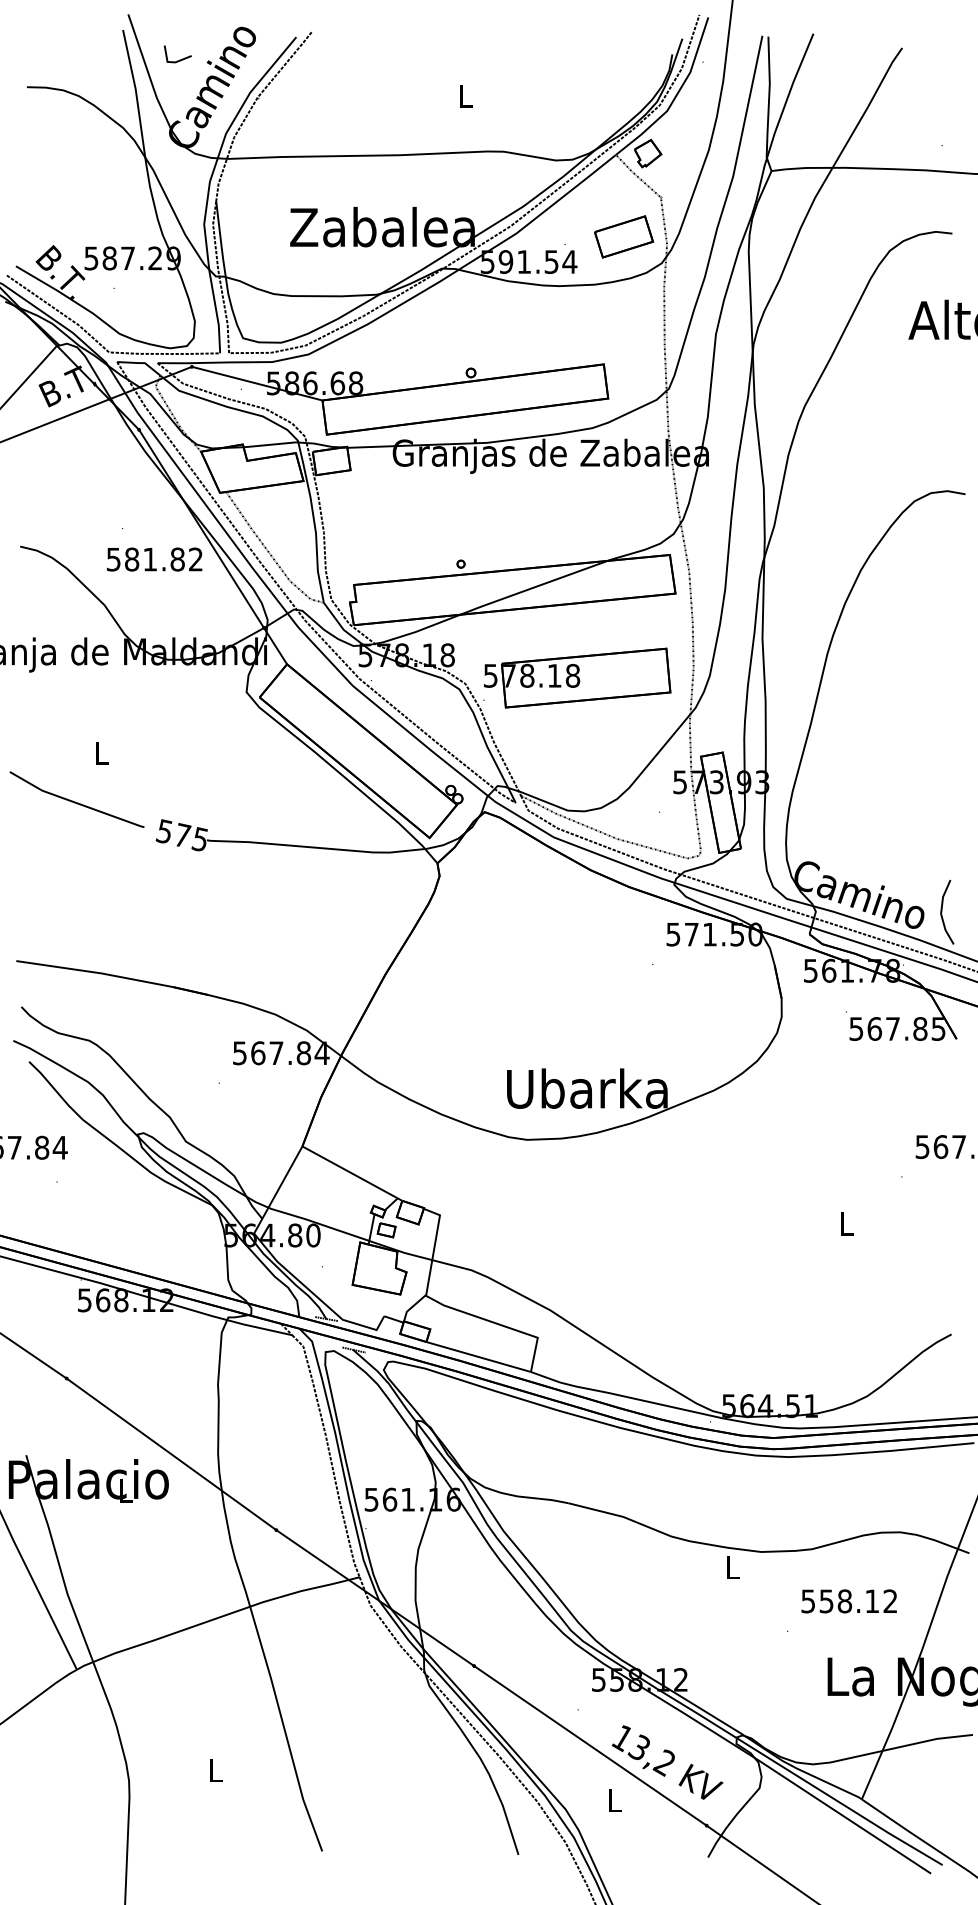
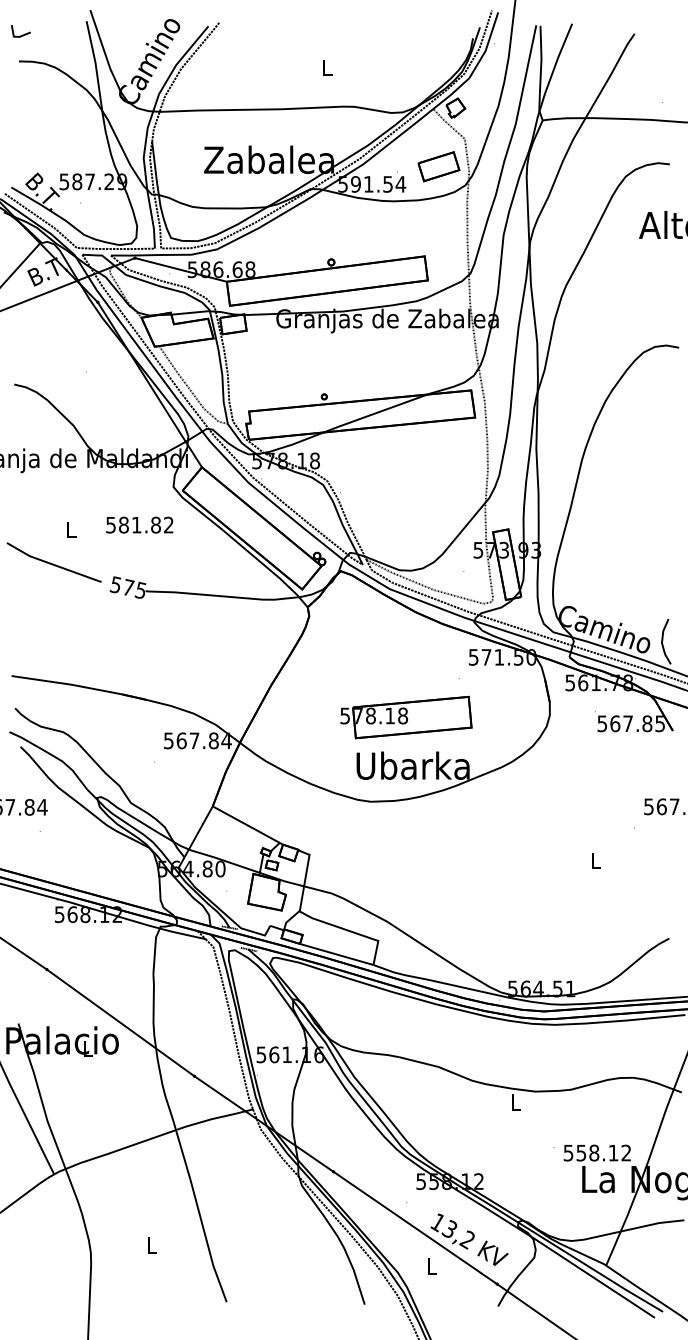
line: (179, 59) -> (22, 34), moved
text: (154, 559) -> (139, 525), moved
part: (577, 677) -> (406, 717), moved
text: (848, 1601) -> (596, 1153), moved

